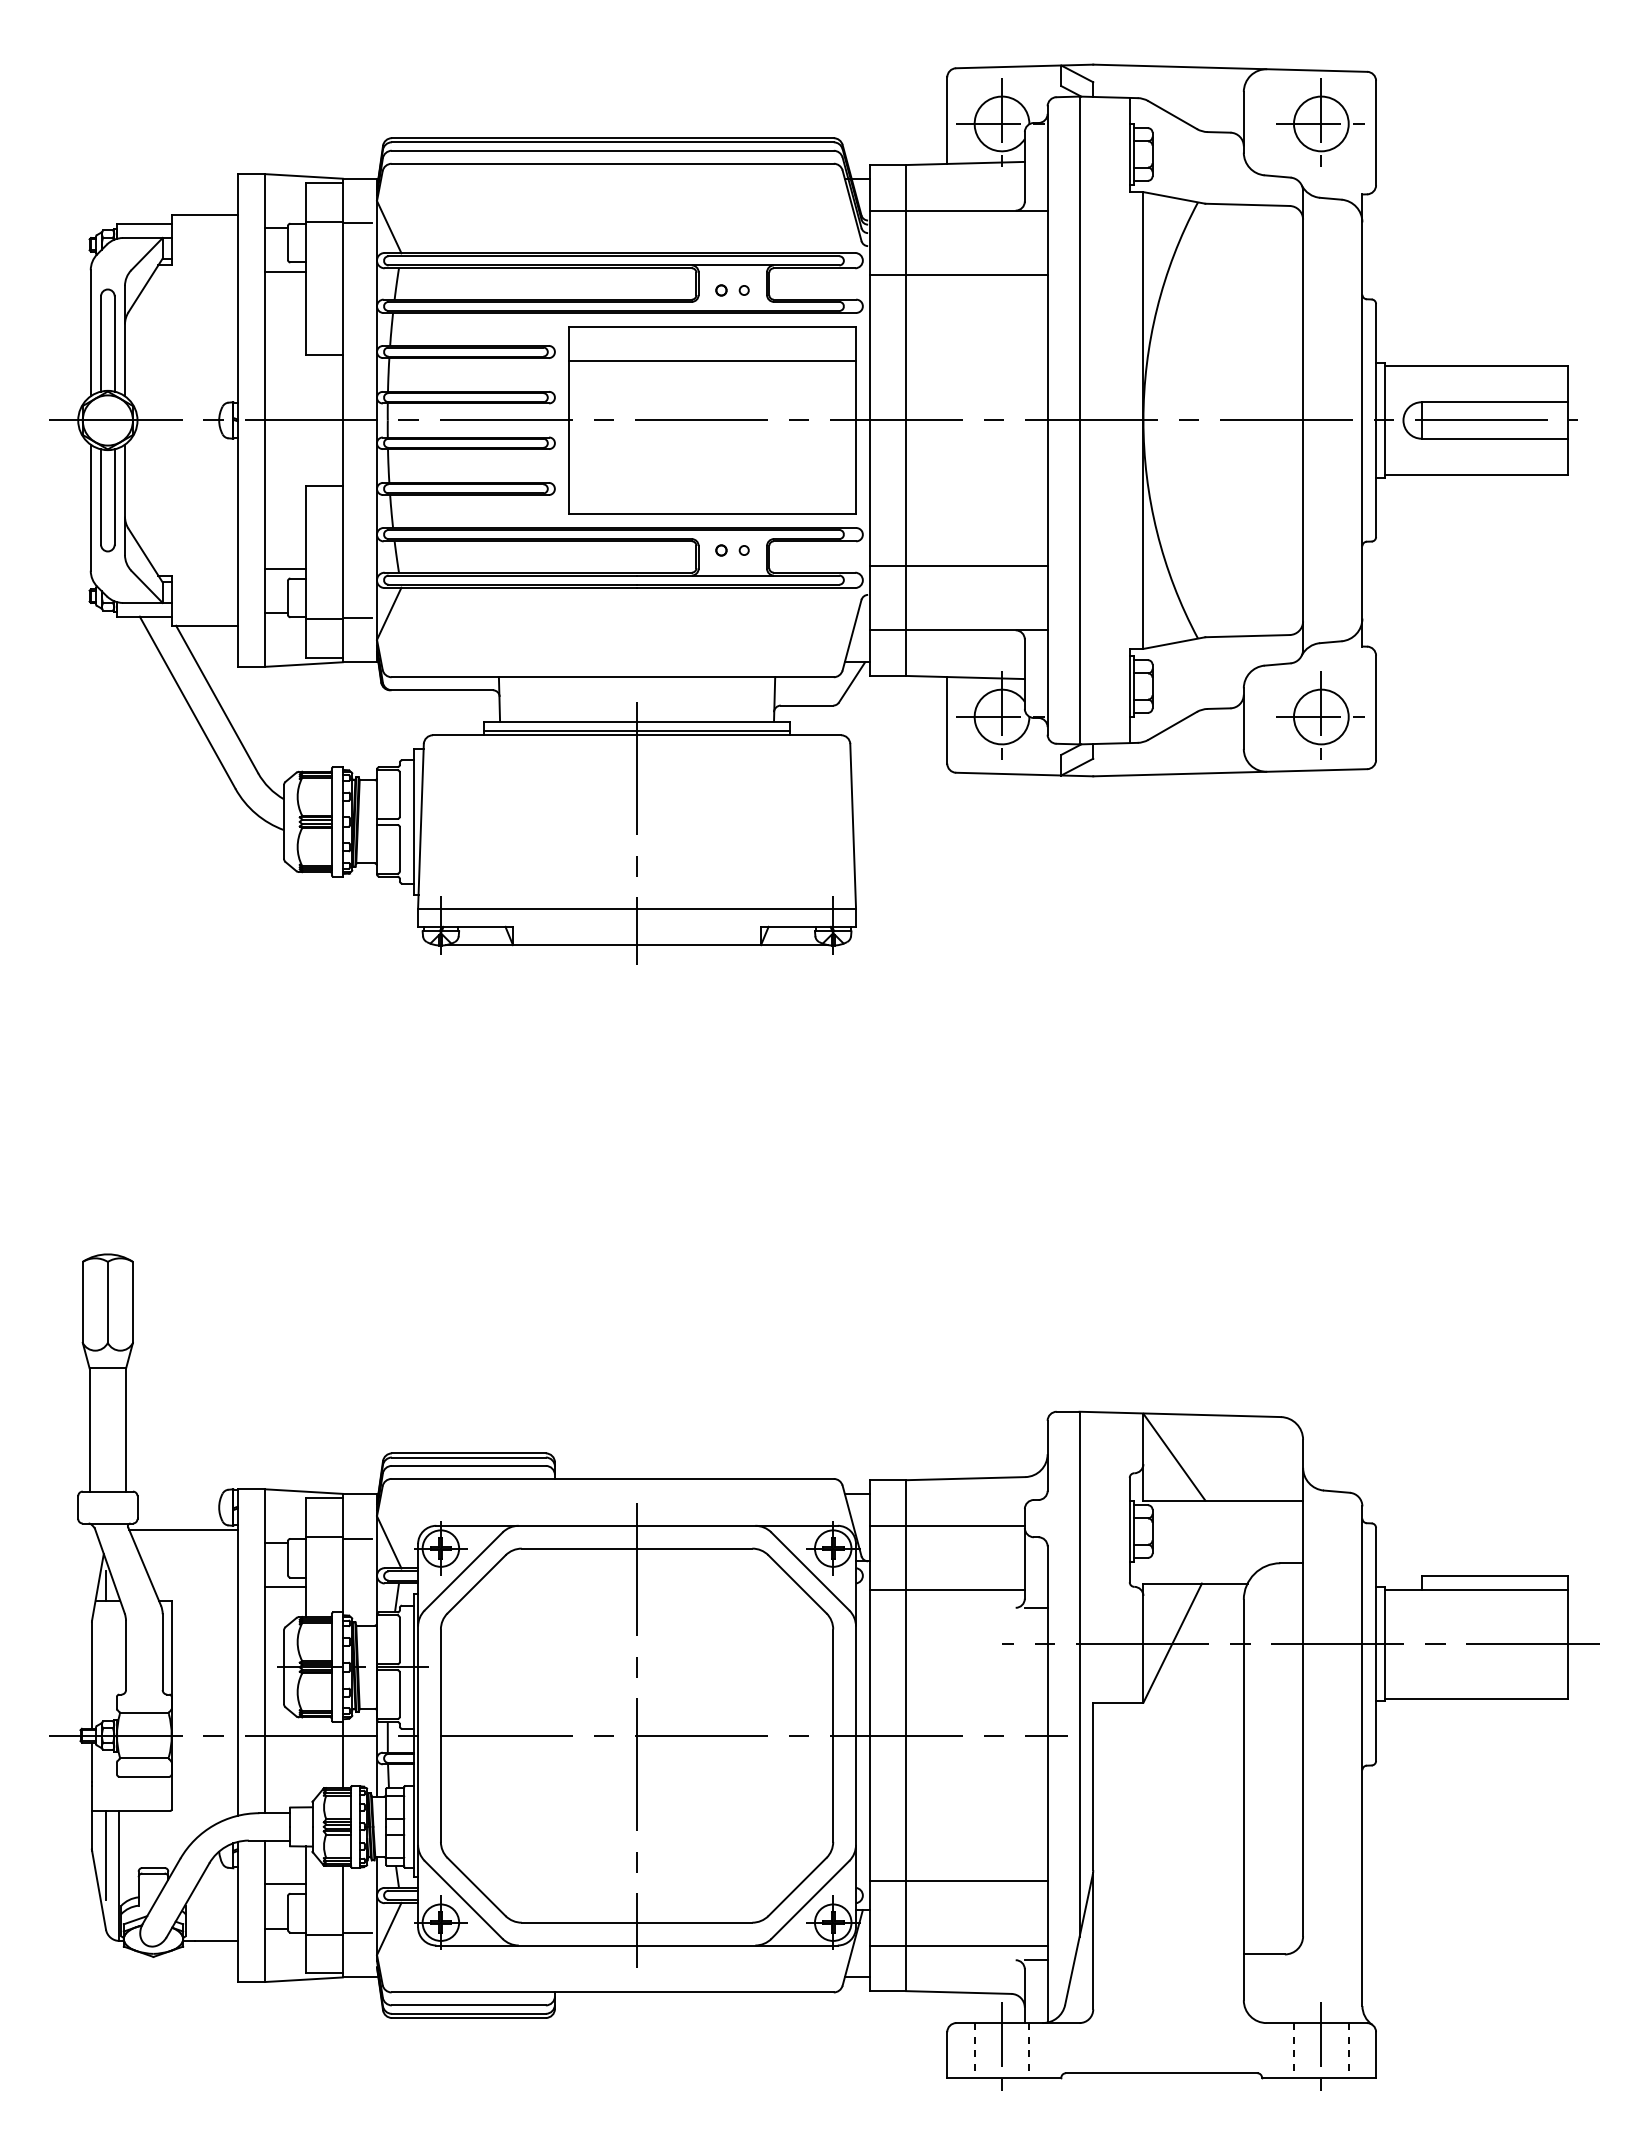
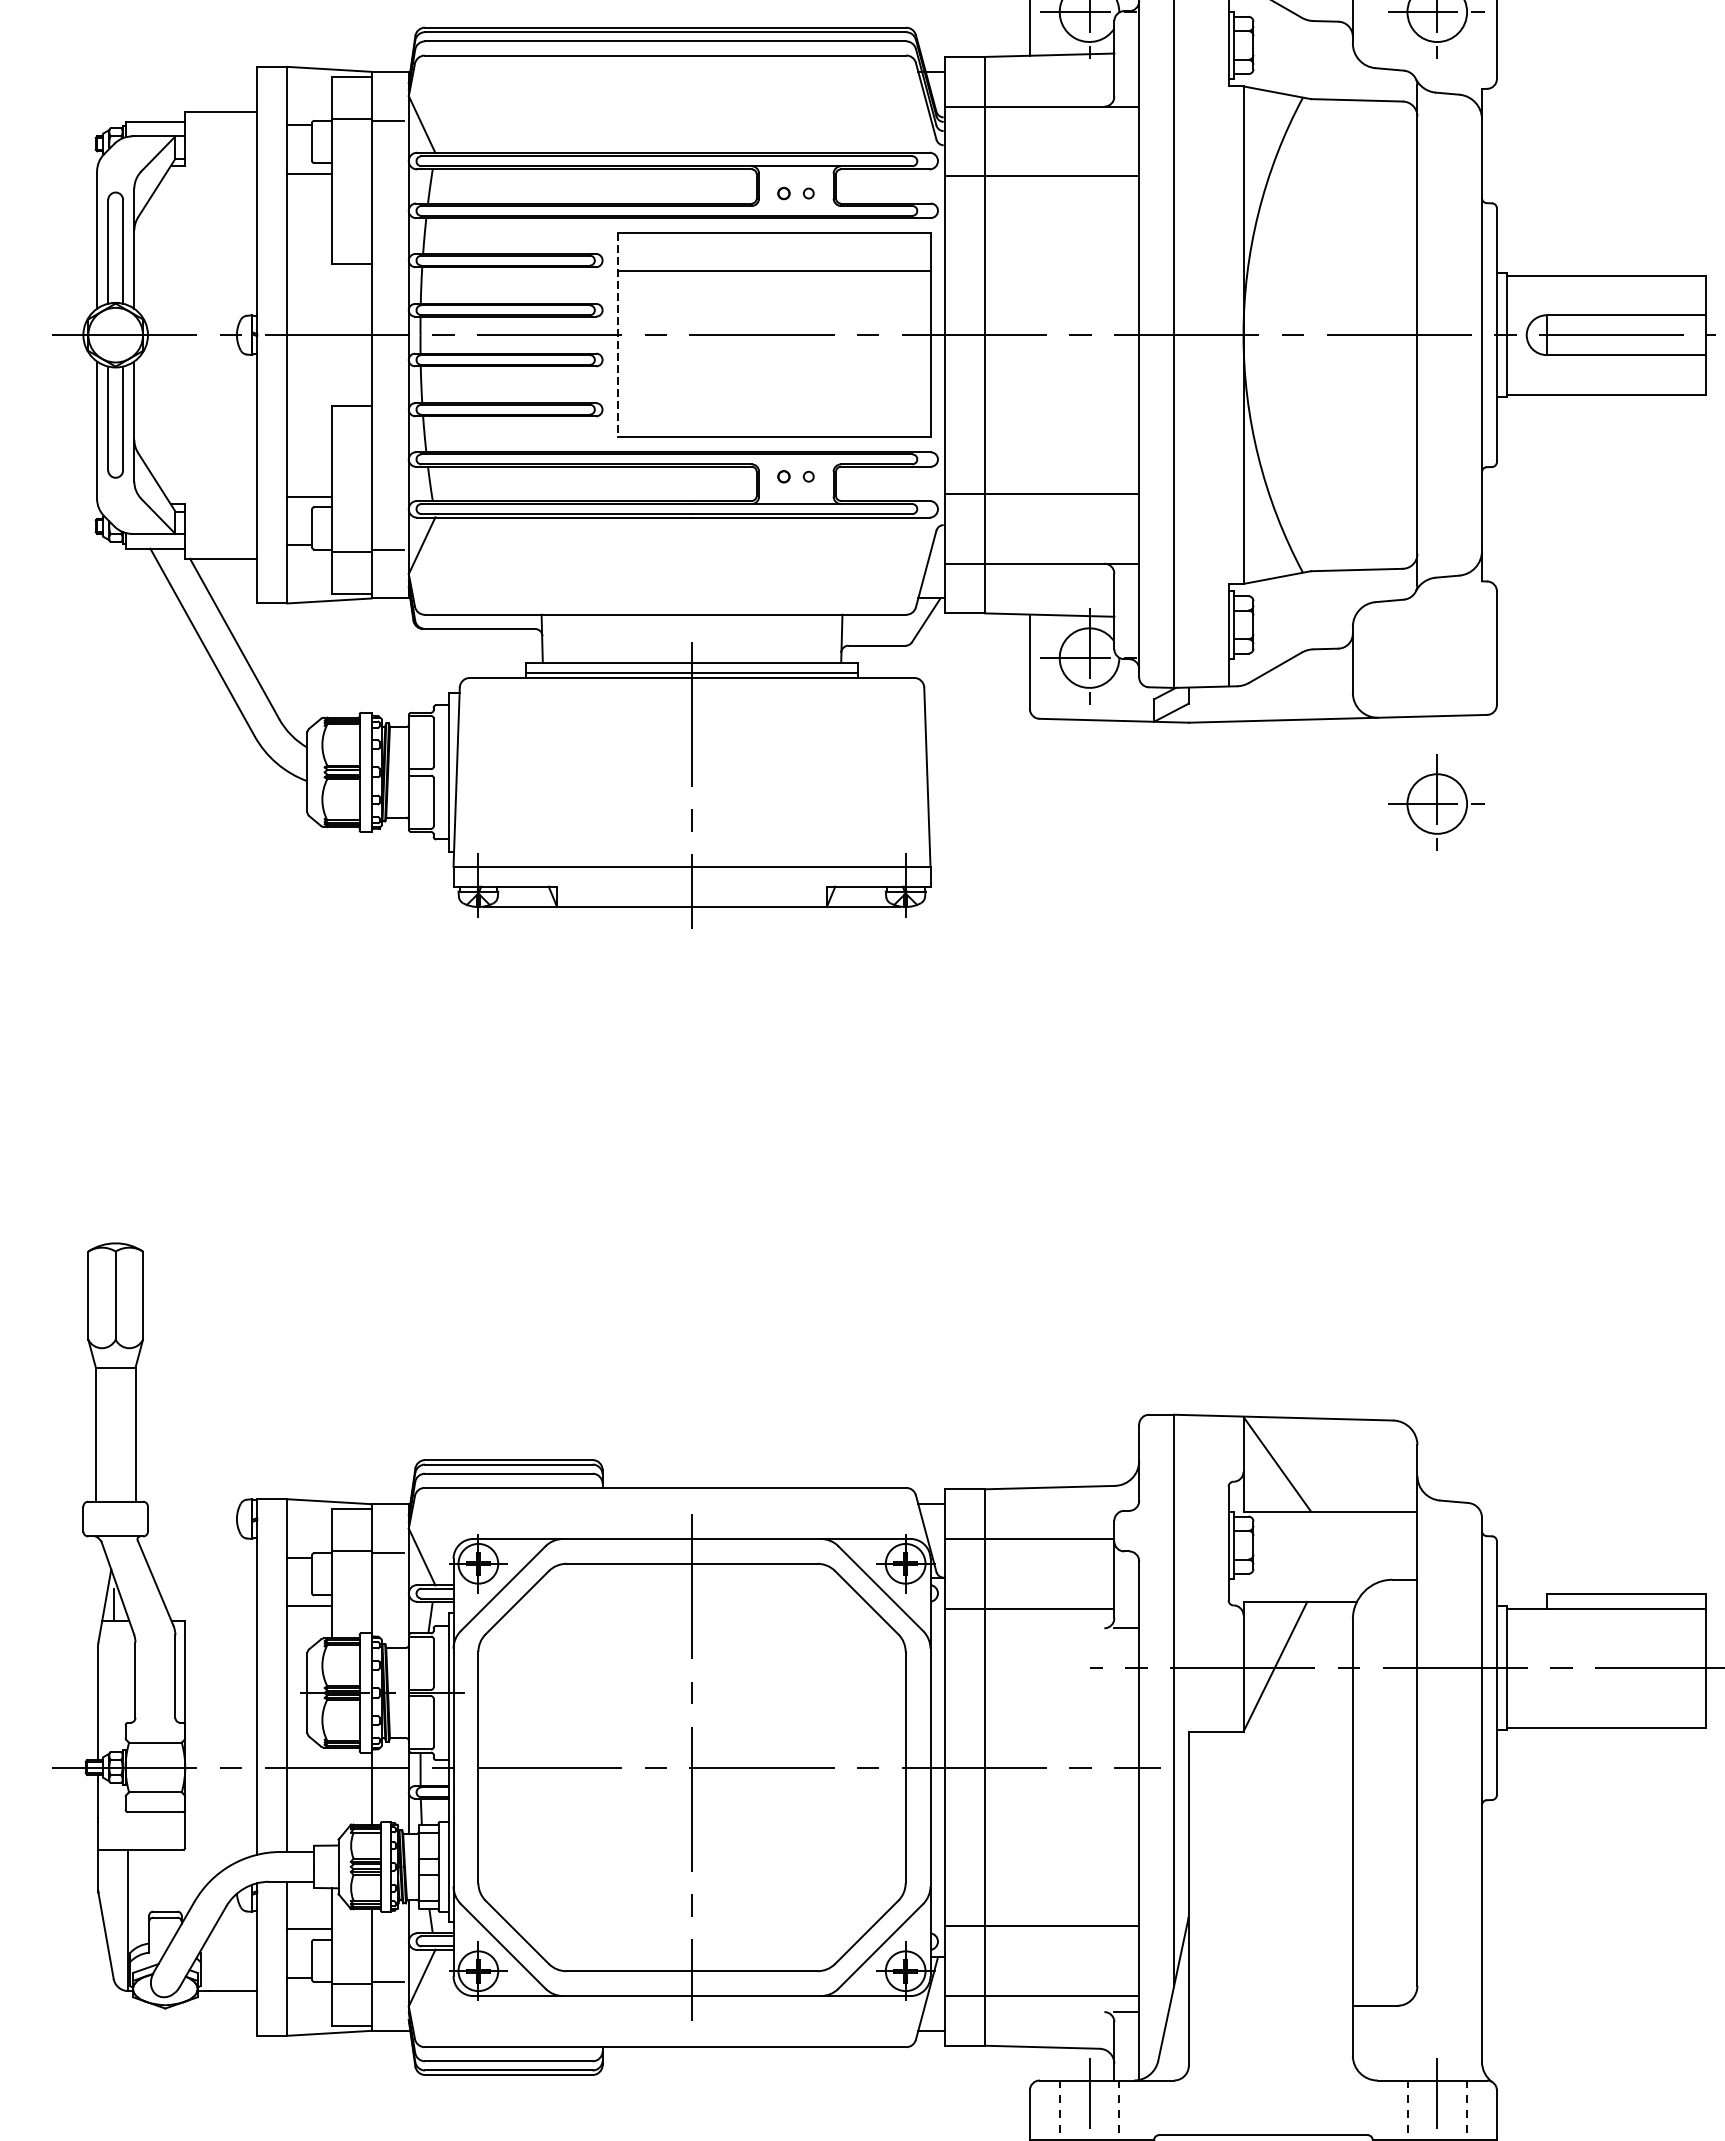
line: (568, 420) -> (617, 335), solid -> dashed
part: (1320, 715) -> (1436, 802), moved
line: (183, 1530) -> (198, 1544), removed
line: (106, 1854) -> (114, 1896), removed

